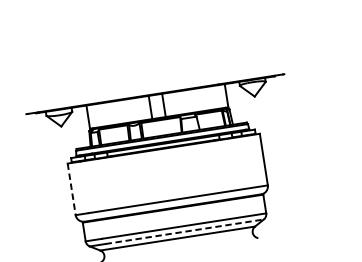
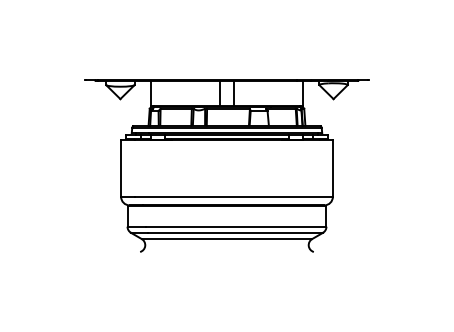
line: (72, 189) -> (121, 168), dashed -> solid
line: (185, 231) -> (236, 232), dashed -> solid

